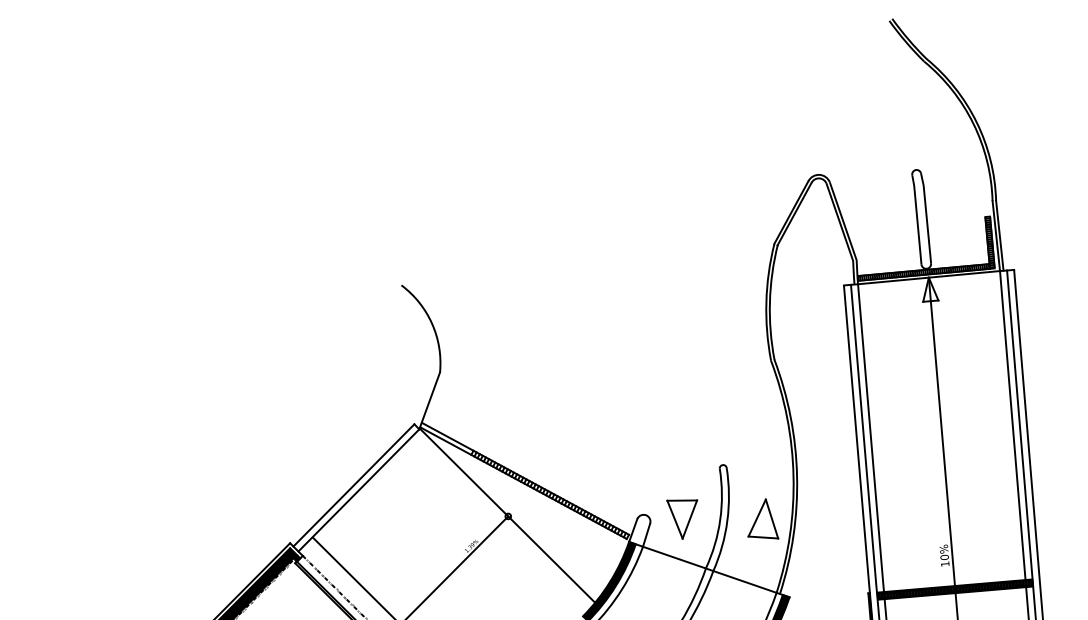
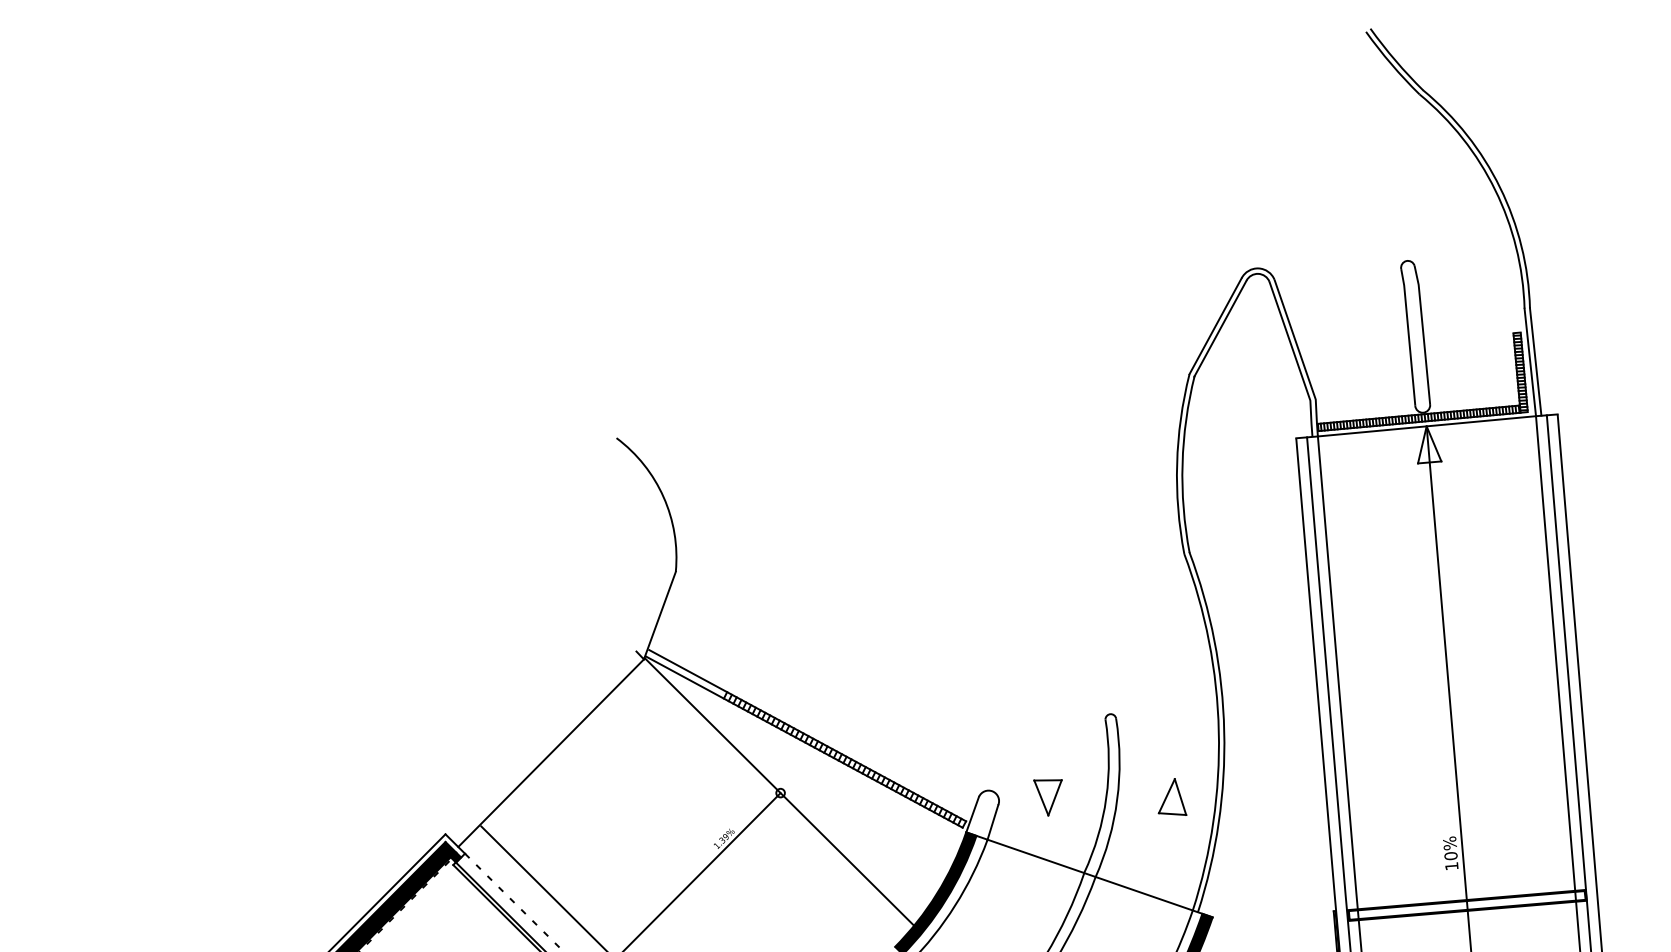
line: (353, 485) -> (542, 745), removed
part: (763, 518) -> (1172, 796), size x0.6
part: (682, 519) -> (1048, 797), size x0.6
hatch: (954, 589) -> (1466, 905), removed

